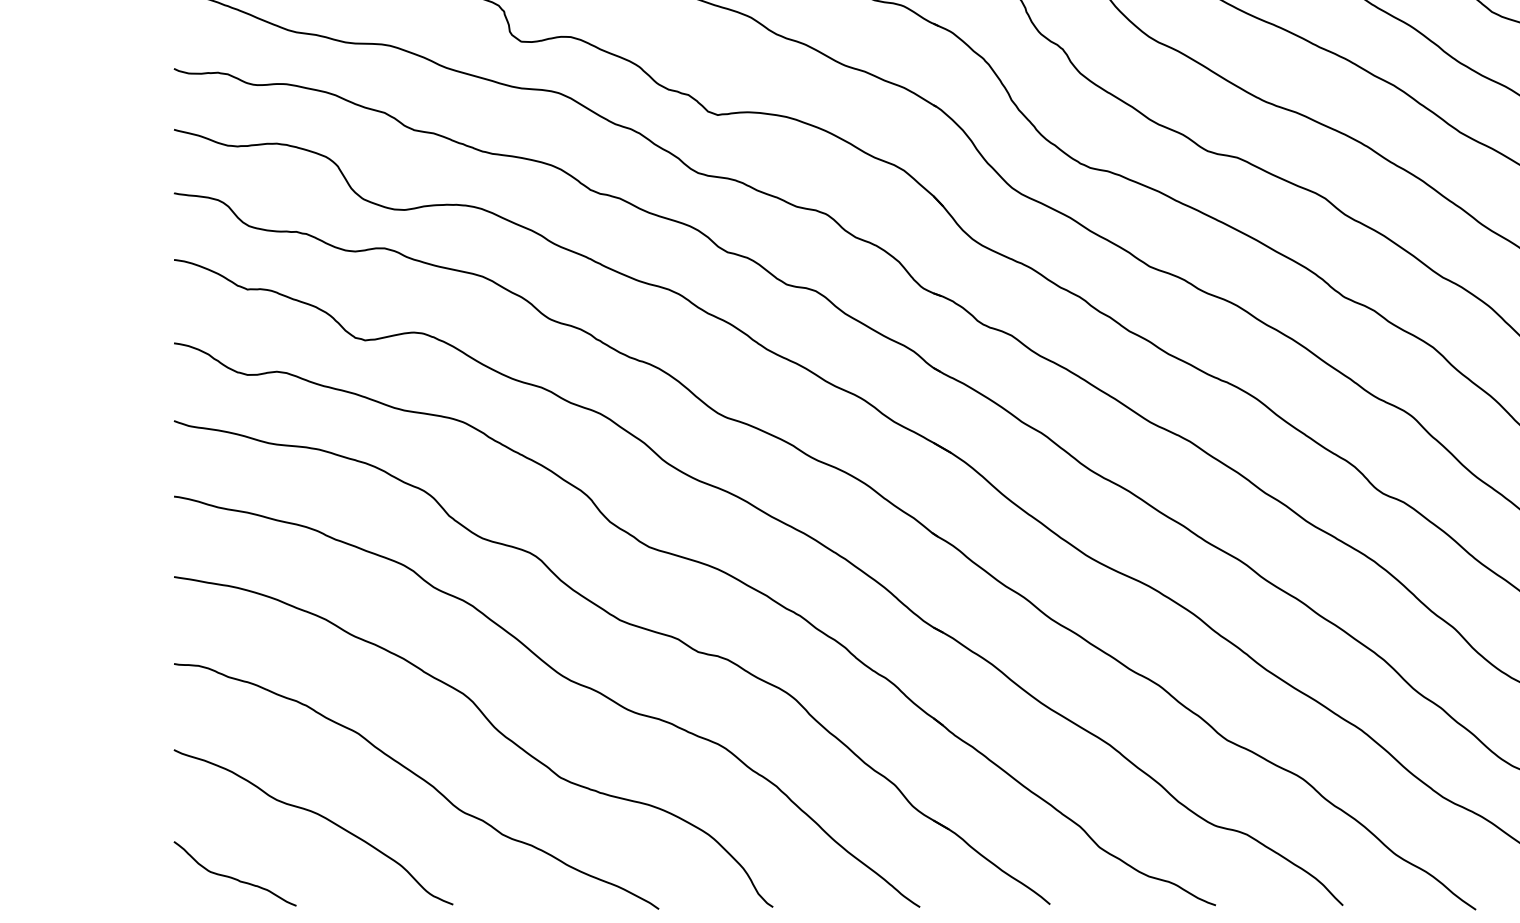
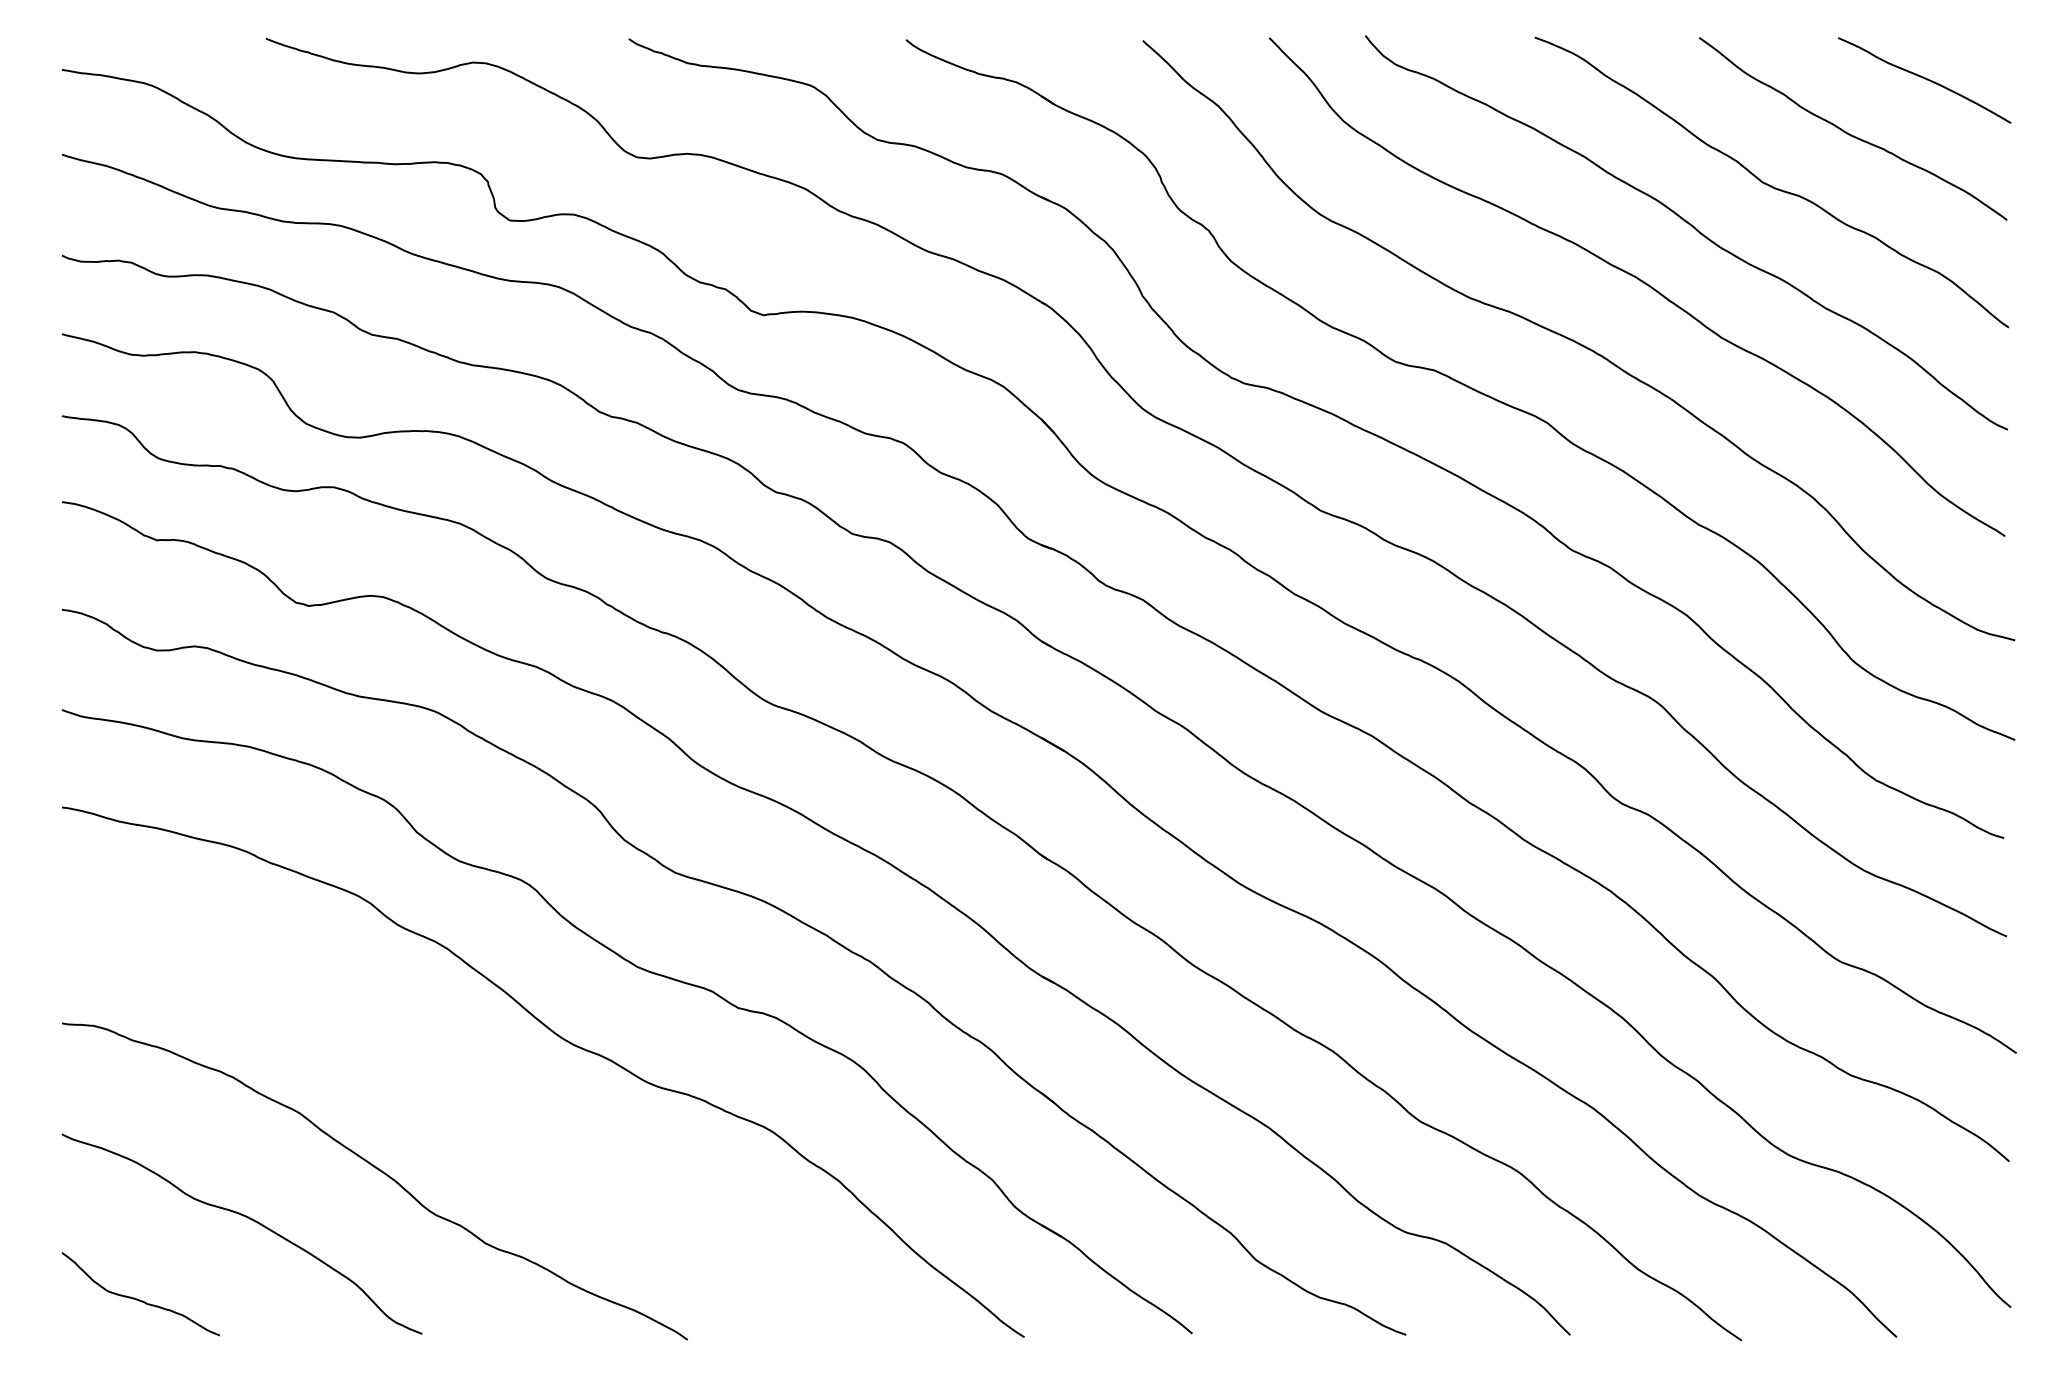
curve: (490, 724) -> (470, 1101), removed

